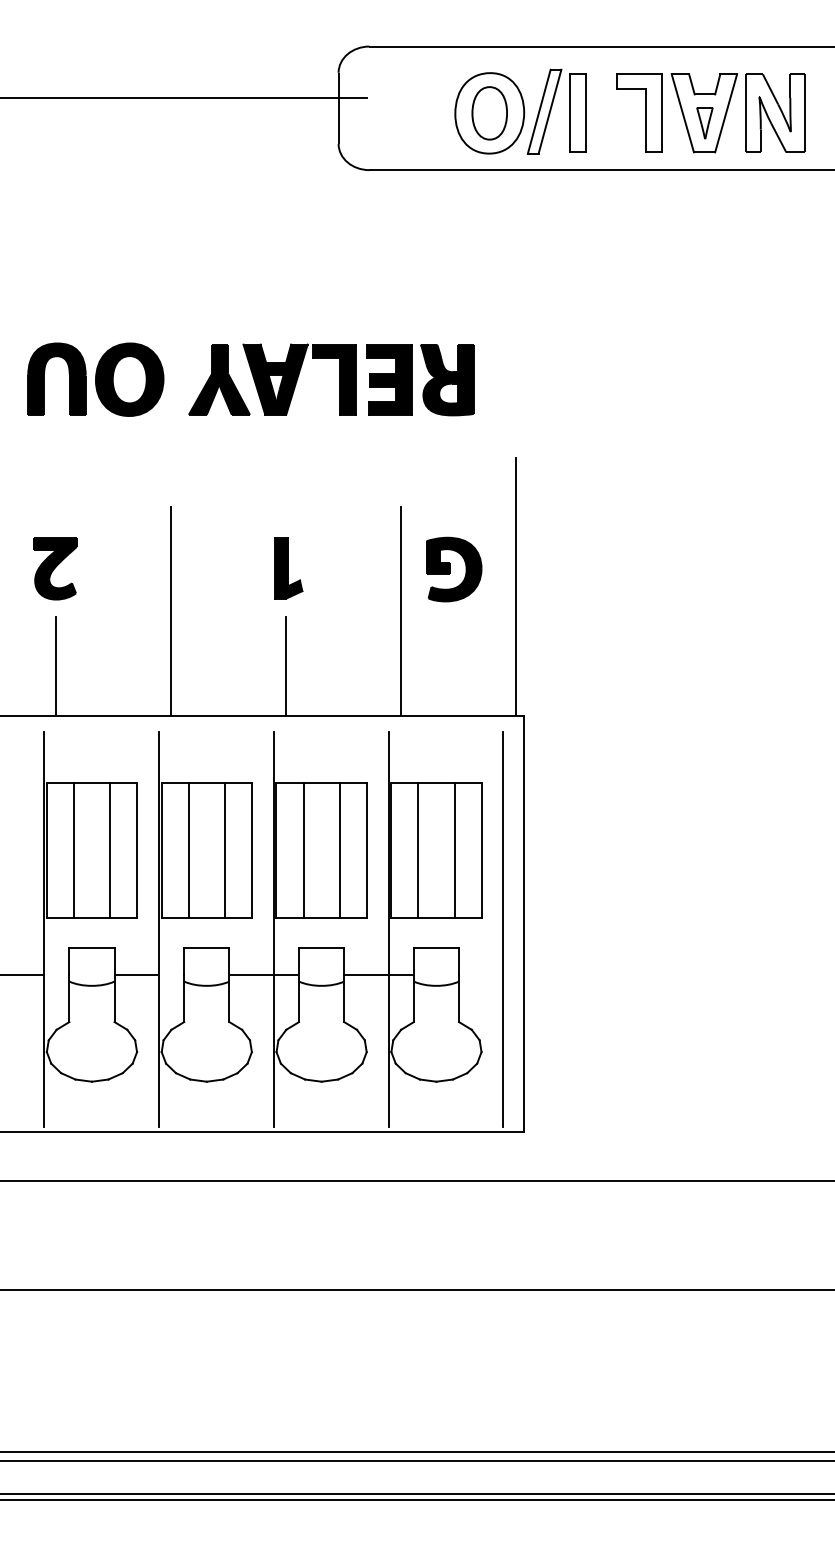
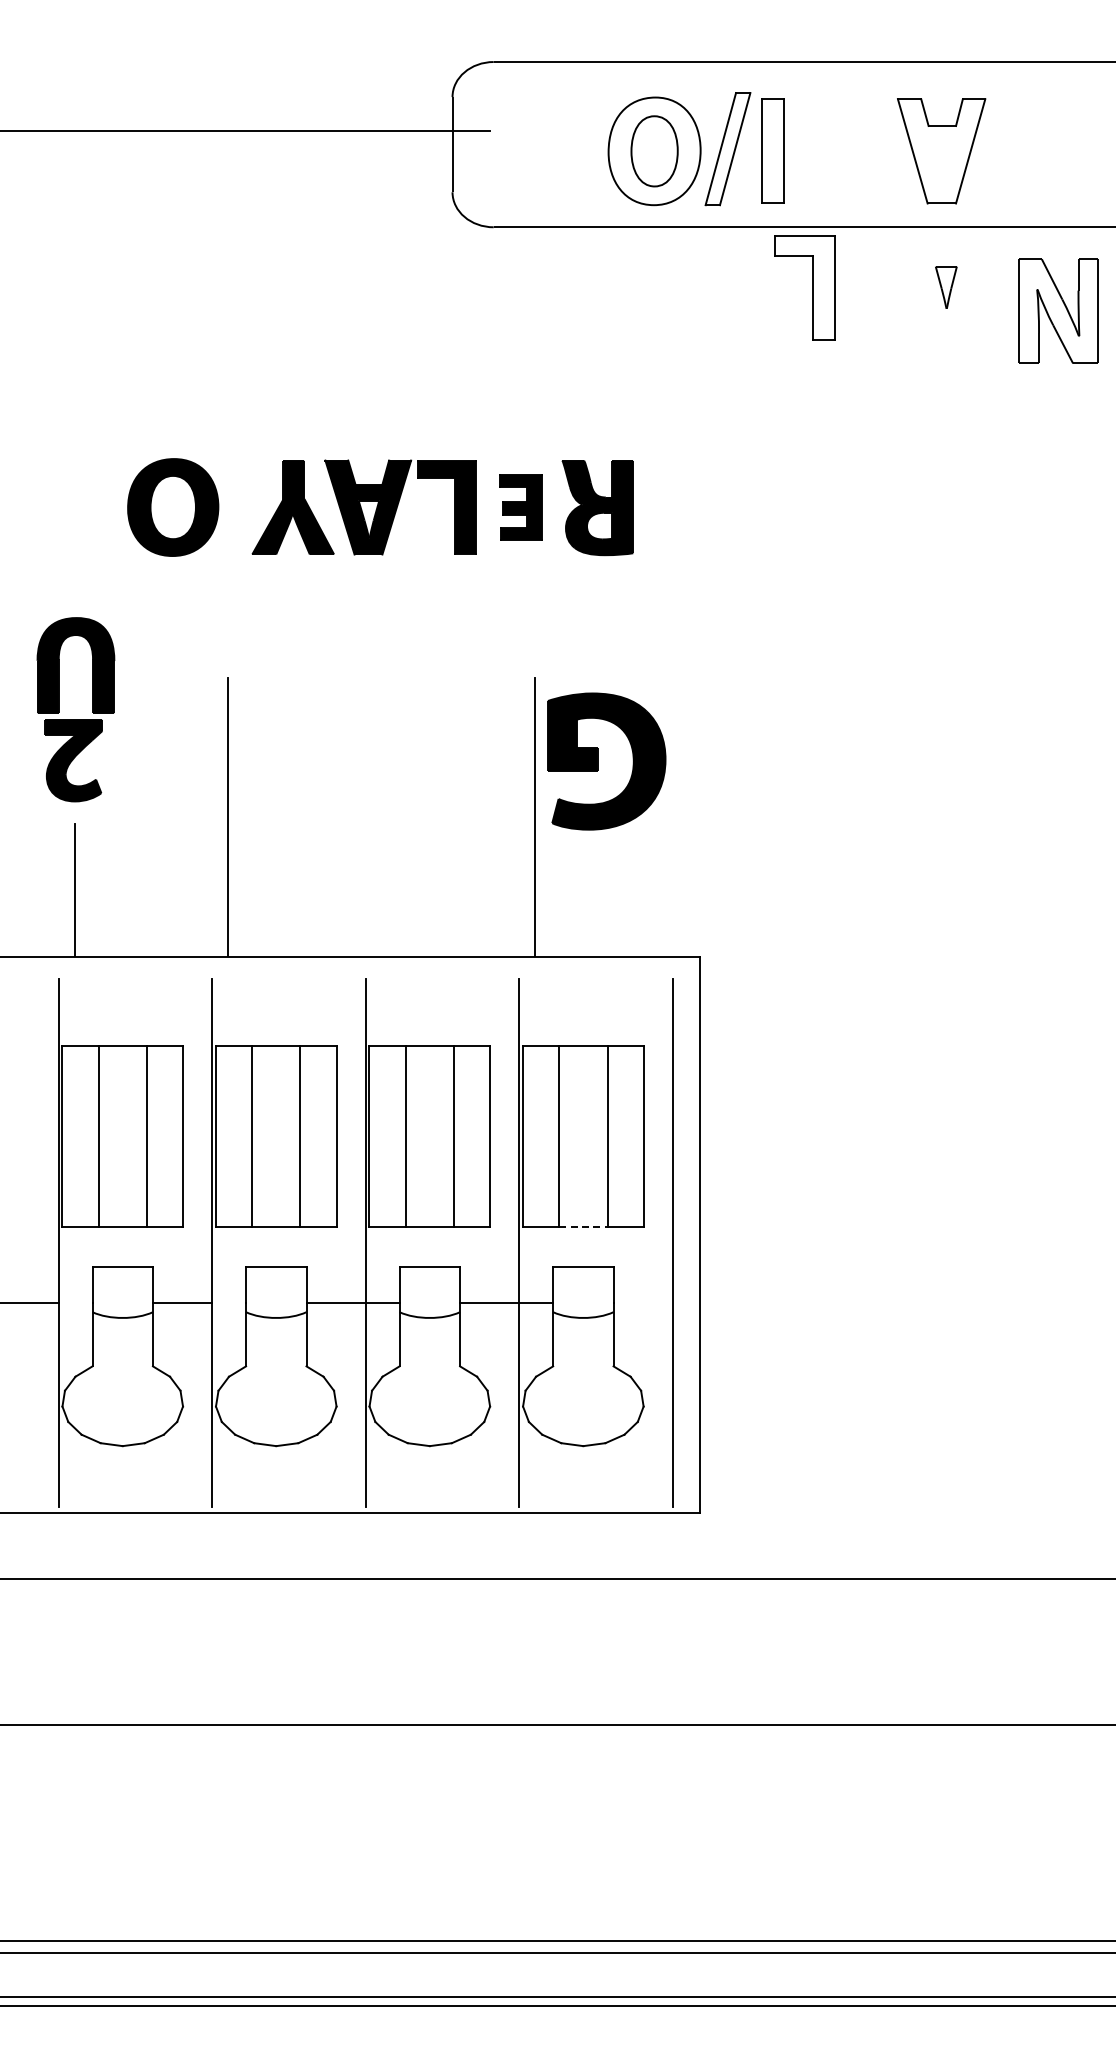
part: (645, 112) -> (812, 287), moved
part: (775, 112) -> (1058, 310), moved
part: (705, 123) -> (946, 287), moved
part: (44, 378) -> (59, 665), moved
part: (389, 379) -> (520, 507), size x0.7
part: (288, 568) -> (385, 760), removed
part: (453, 568) -> (606, 760), size x1.6
line: (515, 586) -> (689, 783), removed
line: (285, 665) -> (381, 889), removed
line: (436, 918) -> (583, 1227), solid -> dashed

